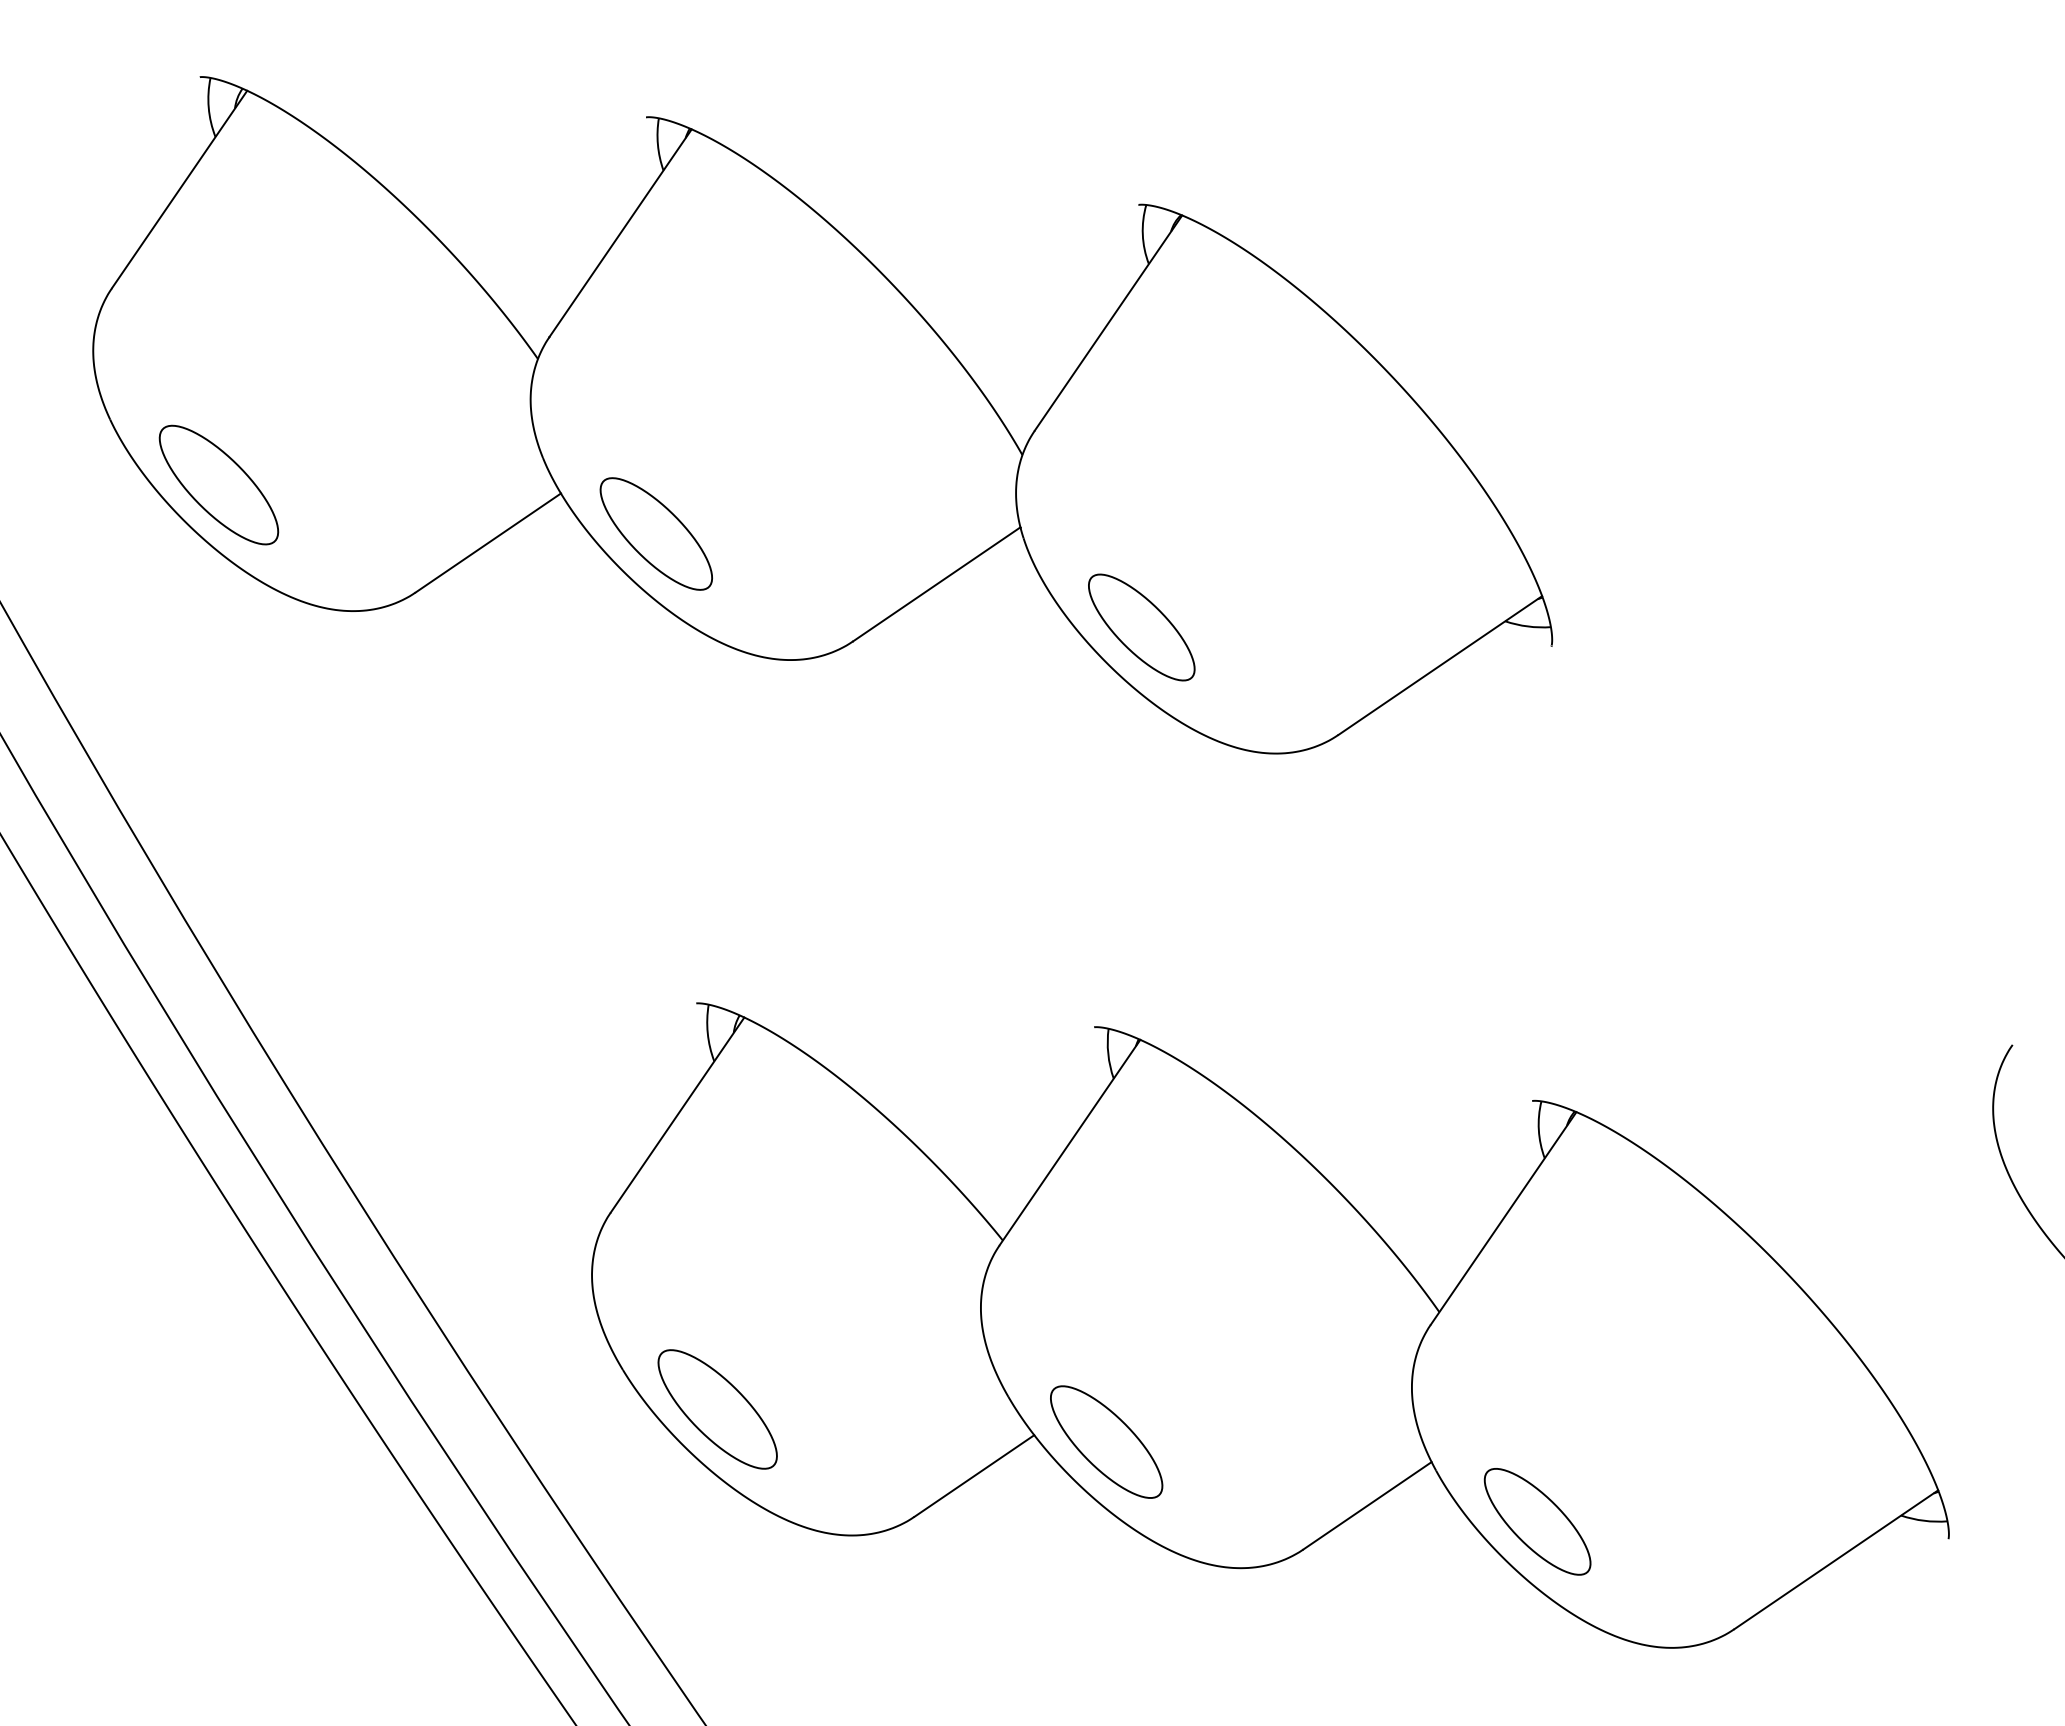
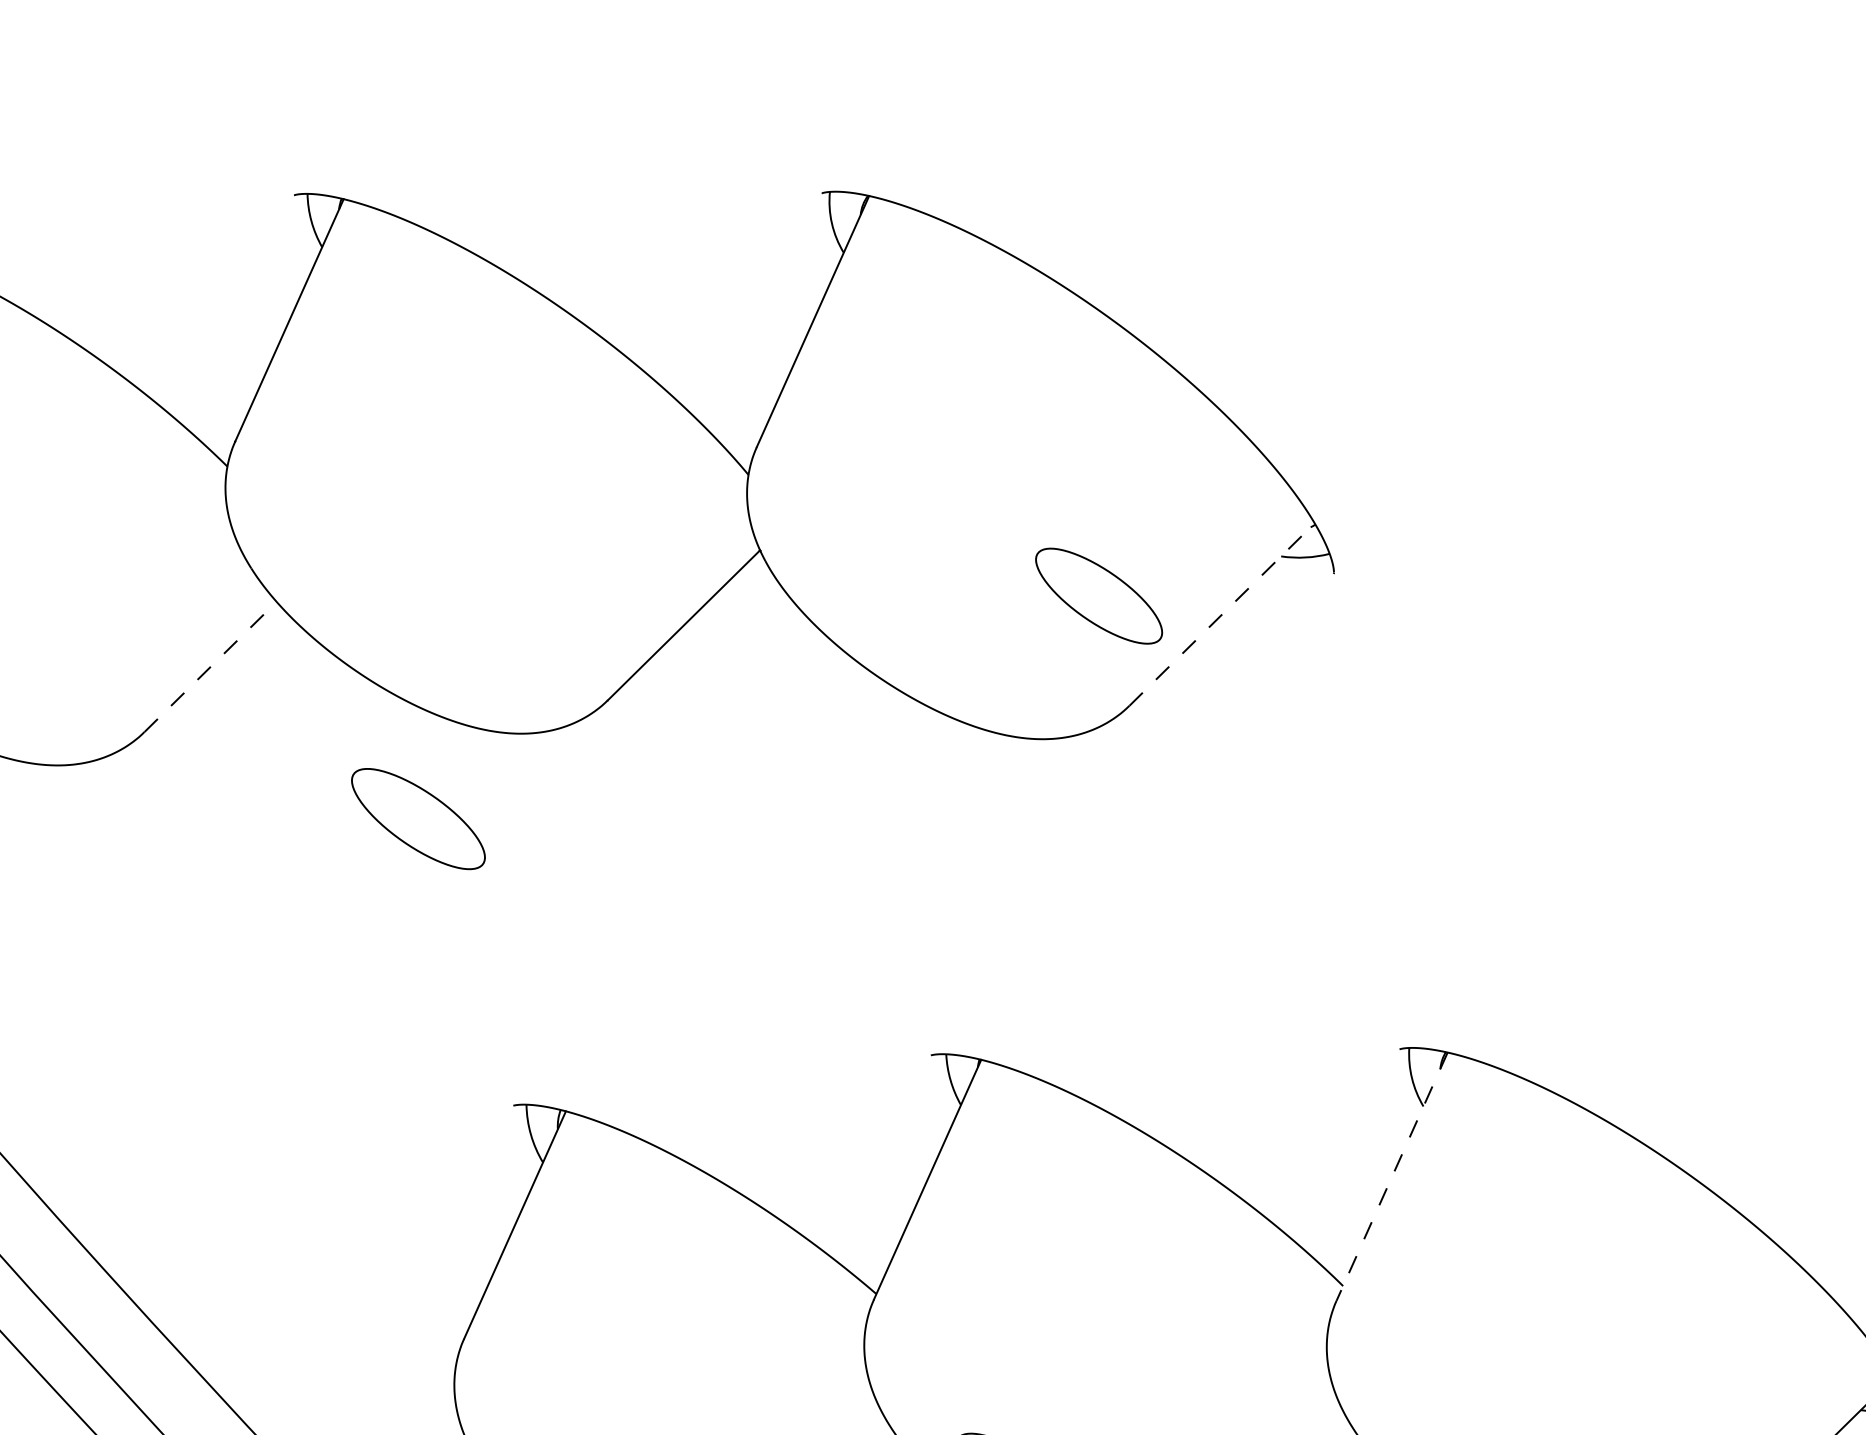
part: (655, 533) -> (417, 818), moved
line: (488, 542) -> (210, 666), solid -> dashed
part: (1141, 627) -> (1098, 596), moved
line: (1440, 665) -> (1222, 614), solid -> dashed
line: (1503, 1218) -> (1392, 1176), solid -> dashed

